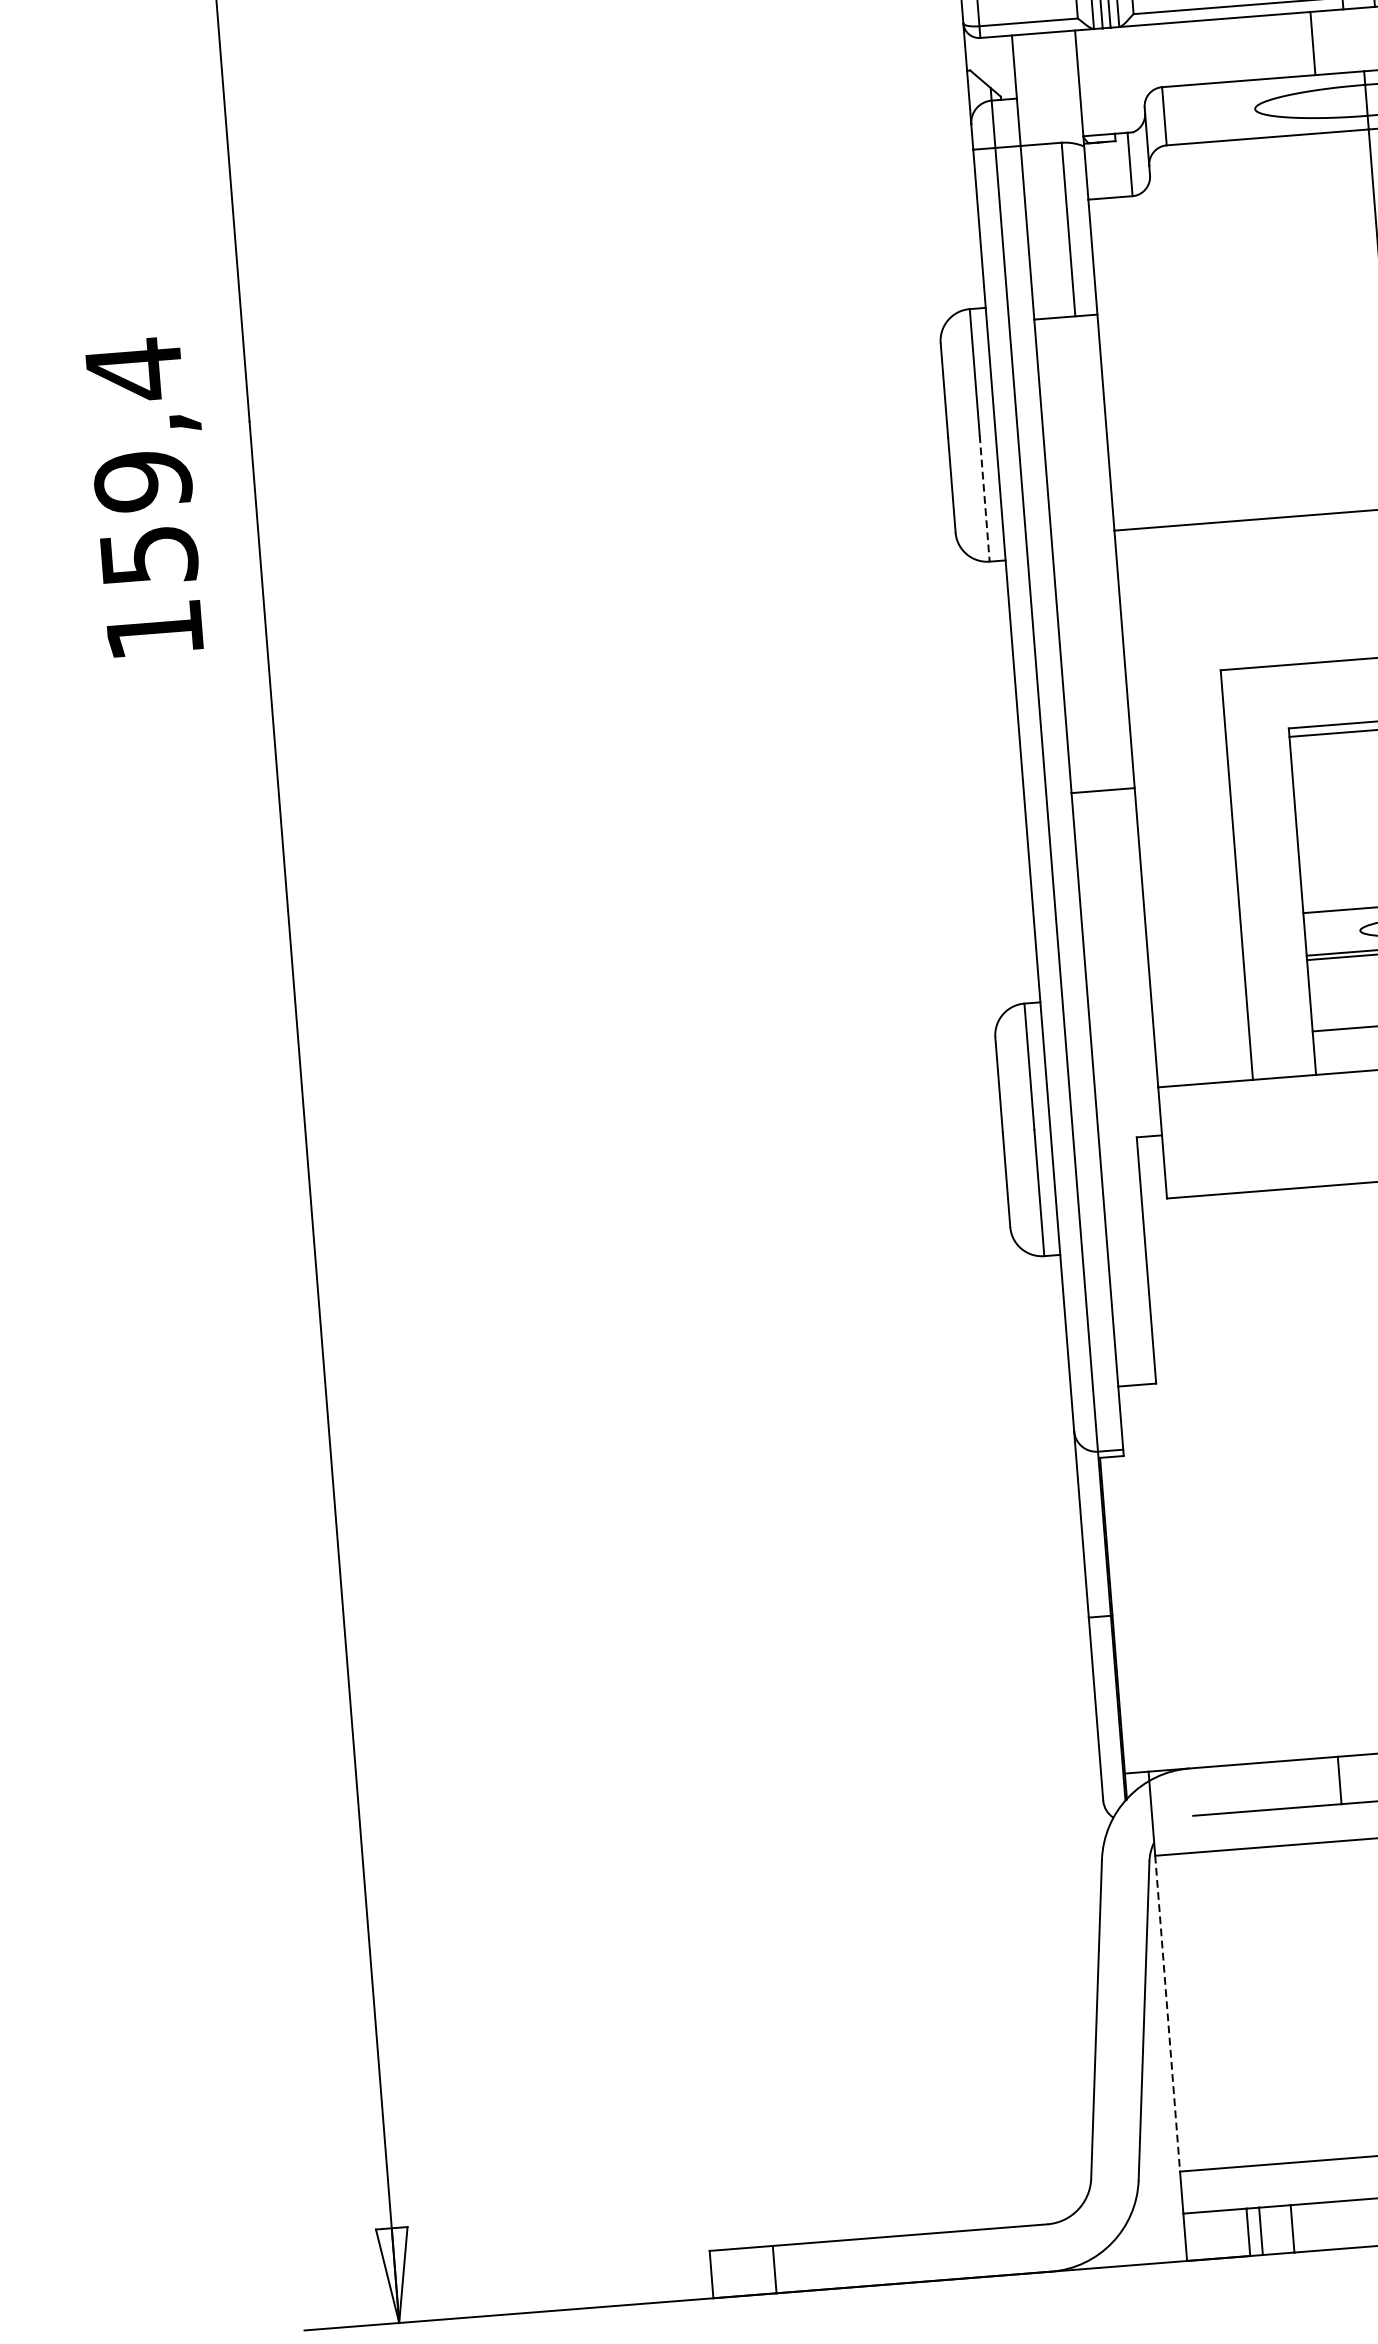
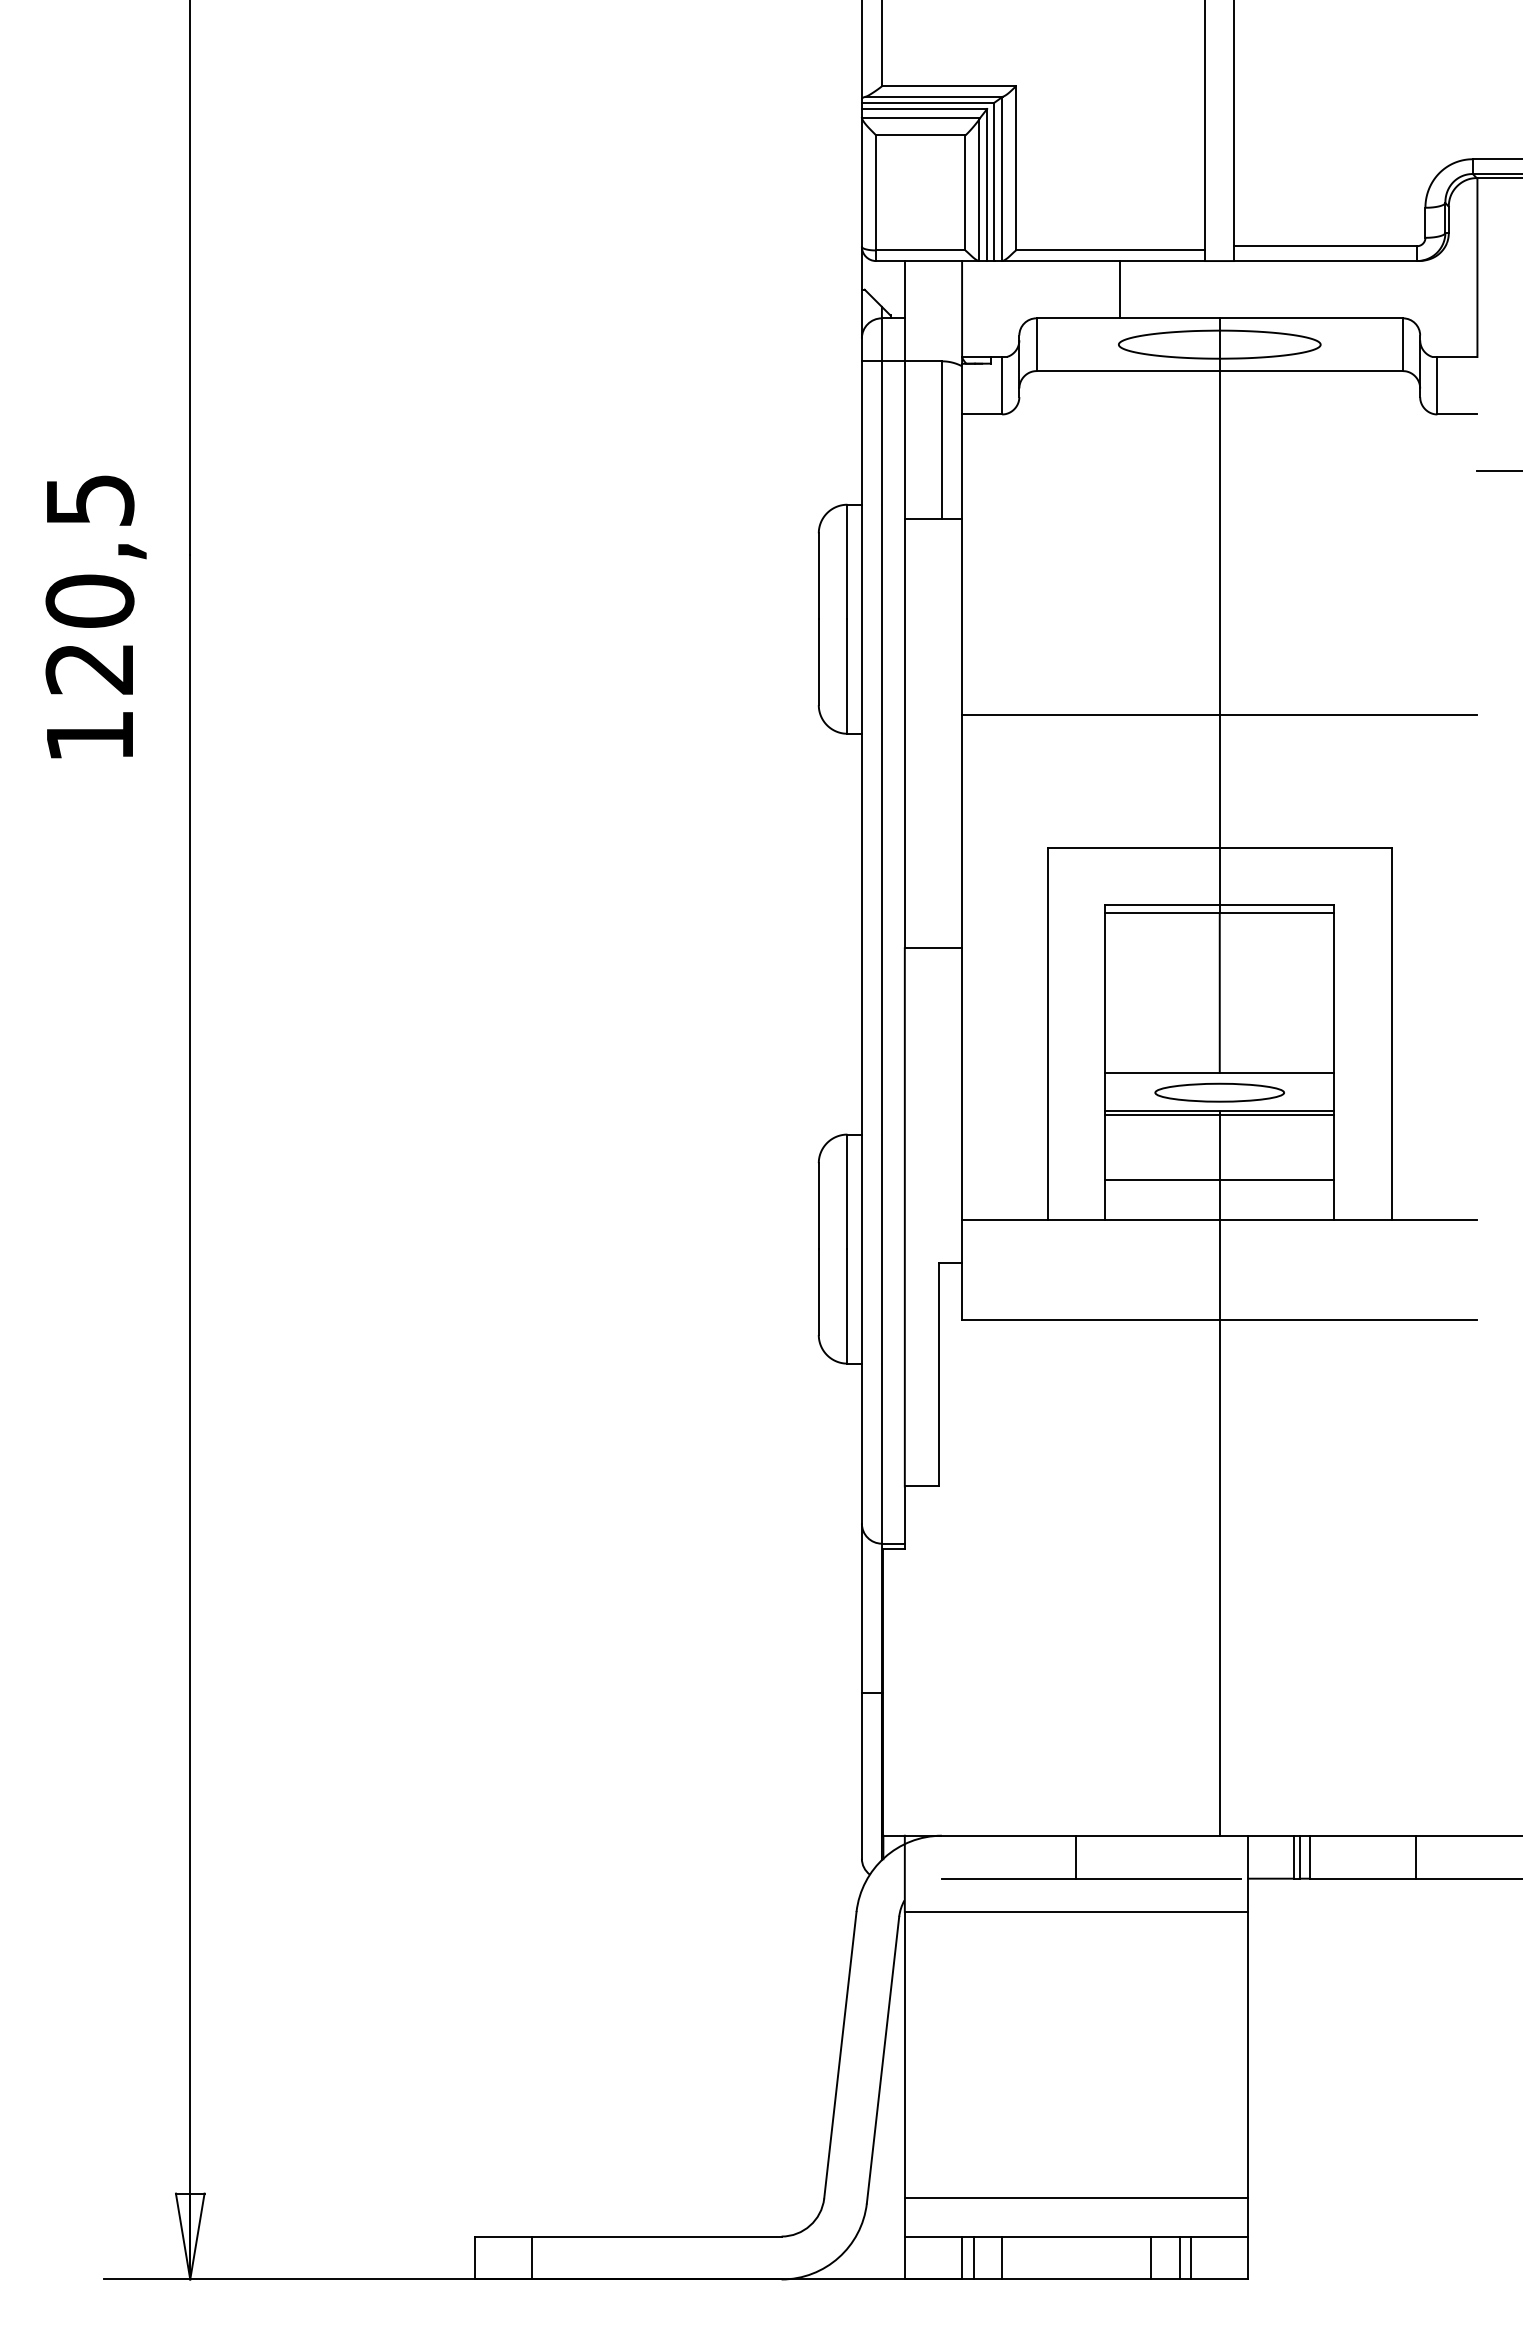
line: (1312, 43) -> (1119, 289), moved
text: (140, 461) -> (89, 583), 159,4 -> 120,5
line: (984, 499) -> (847, 677), dashed -> solid
line: (1167, 2014) -> (904, 2055), dashed -> solid

